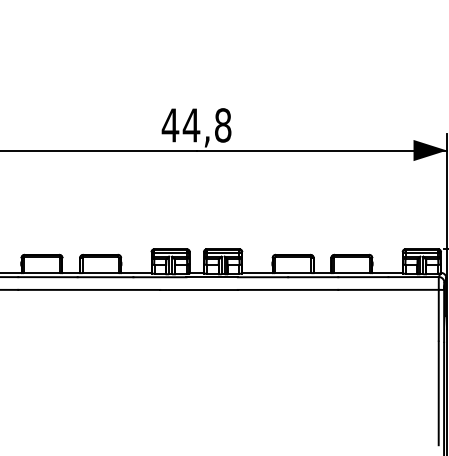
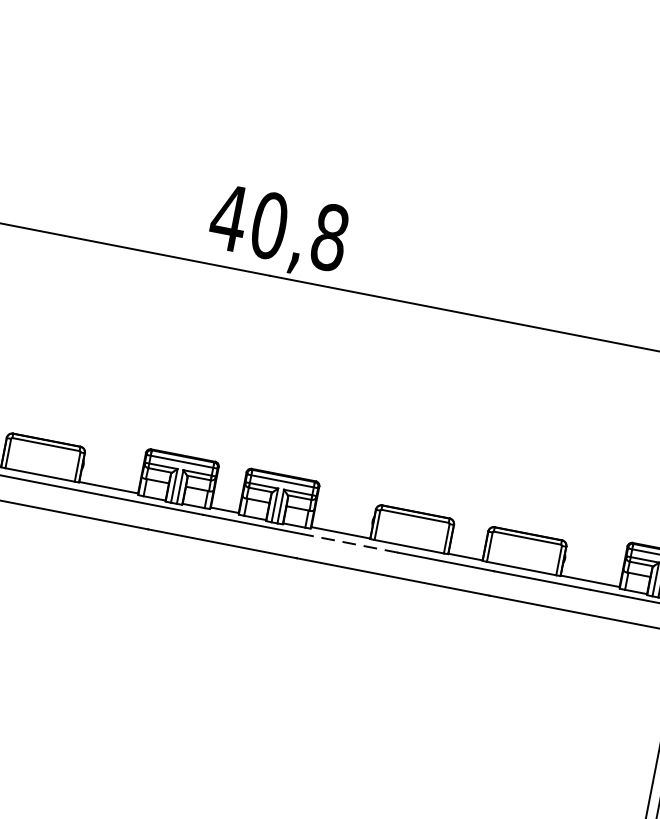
text: (191, 125) -> (269, 225), 44,8 -> 40,8
line: (262, 277) -> (348, 543), solid -> dashed

